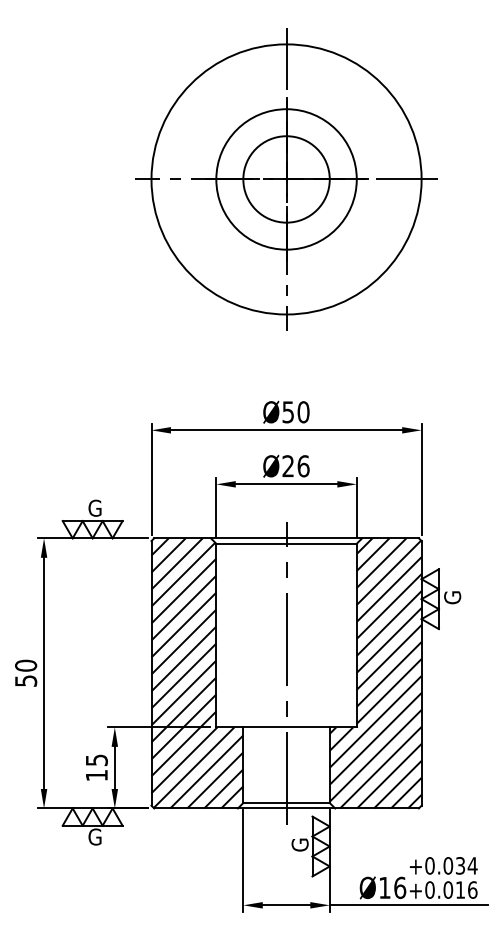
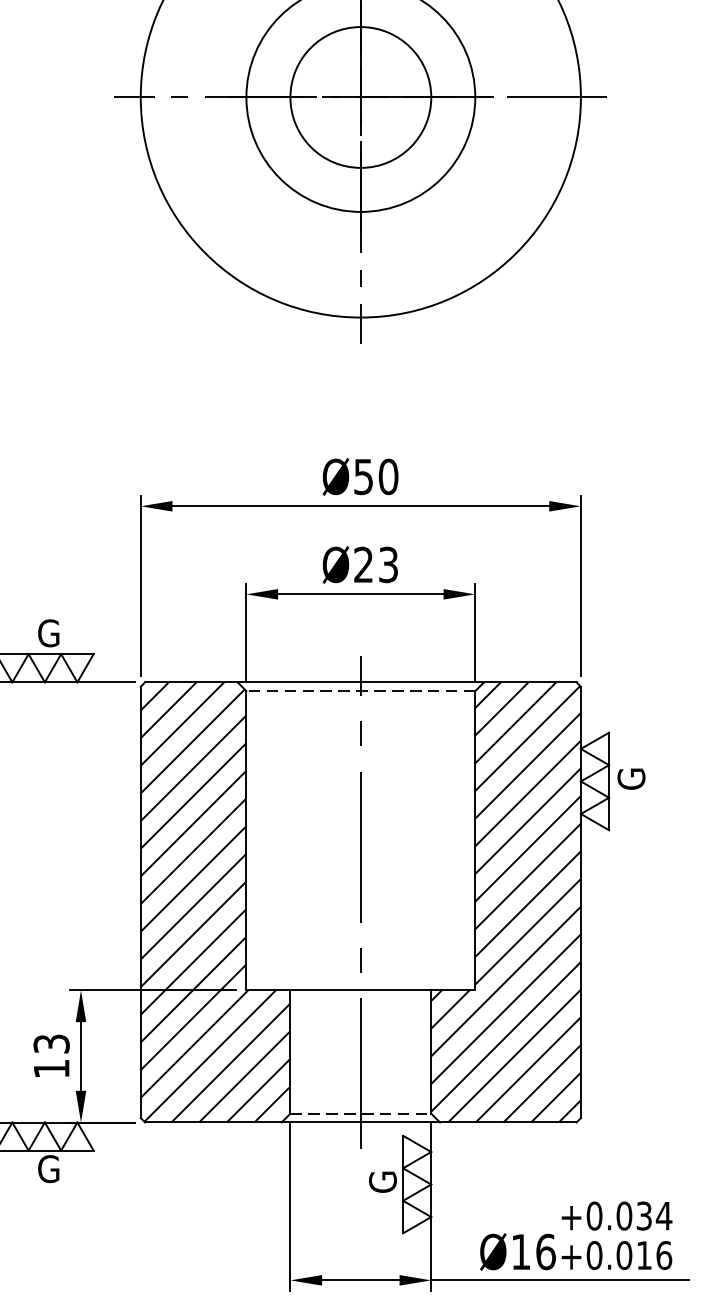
text: (303, 466) -> (388, 565), Ø26 -> Ø23
line: (286, 543) -> (360, 690), solid -> dashed
text: (96, 759) -> (51, 1042), 15 -> 13
line: (287, 803) -> (362, 1114), solid -> dashed

